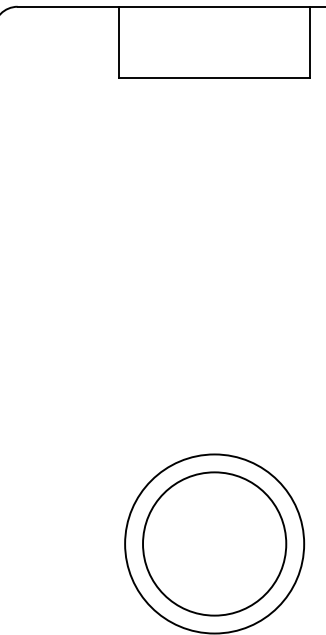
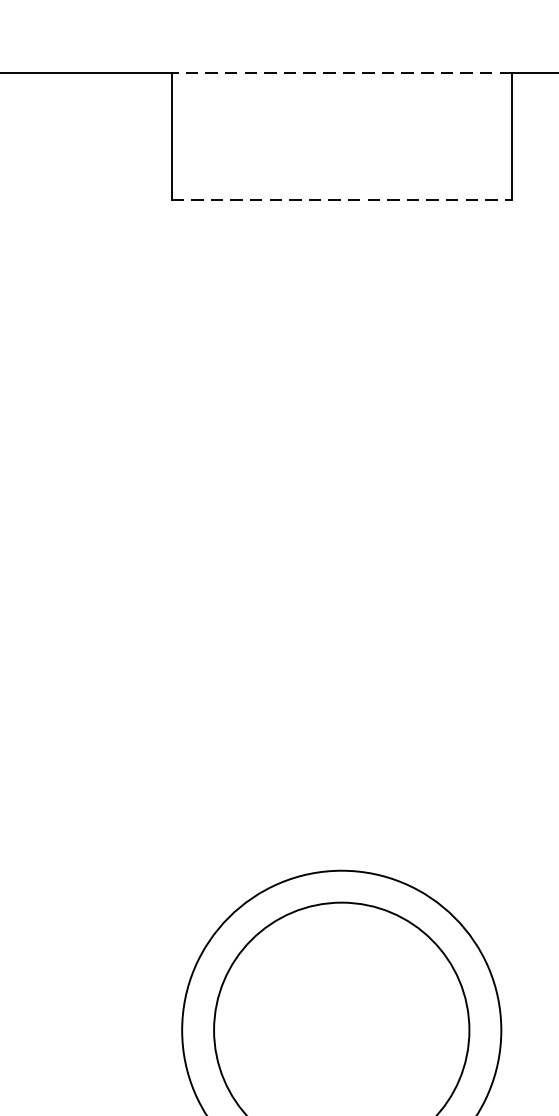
line: (214, 6) -> (341, 72), solid -> dashed
line: (214, 78) -> (341, 200), solid -> dashed

